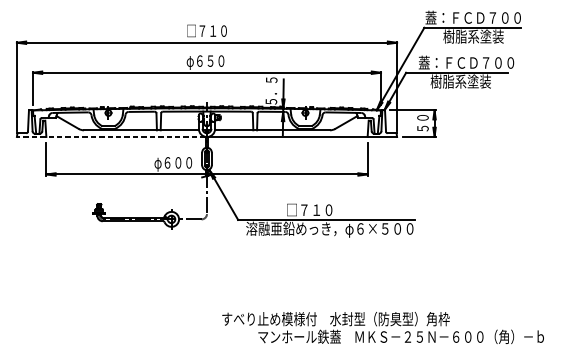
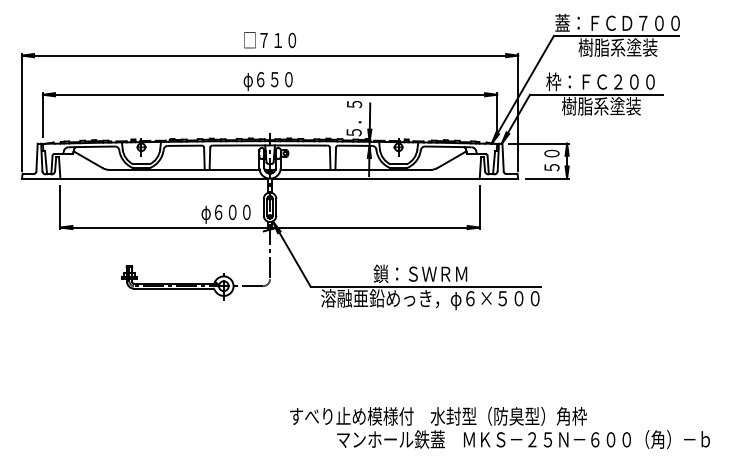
text: (466, 62) -> (608, 81), 蓋：ＦＣＤ７００ -> 枠：ＦＣ２００
line: (110, 136) -> (144, 178), dashed -> solid
text: (322, 209) -> (420, 273), □７１０ -> 鎖：ＳＷＲＭ

